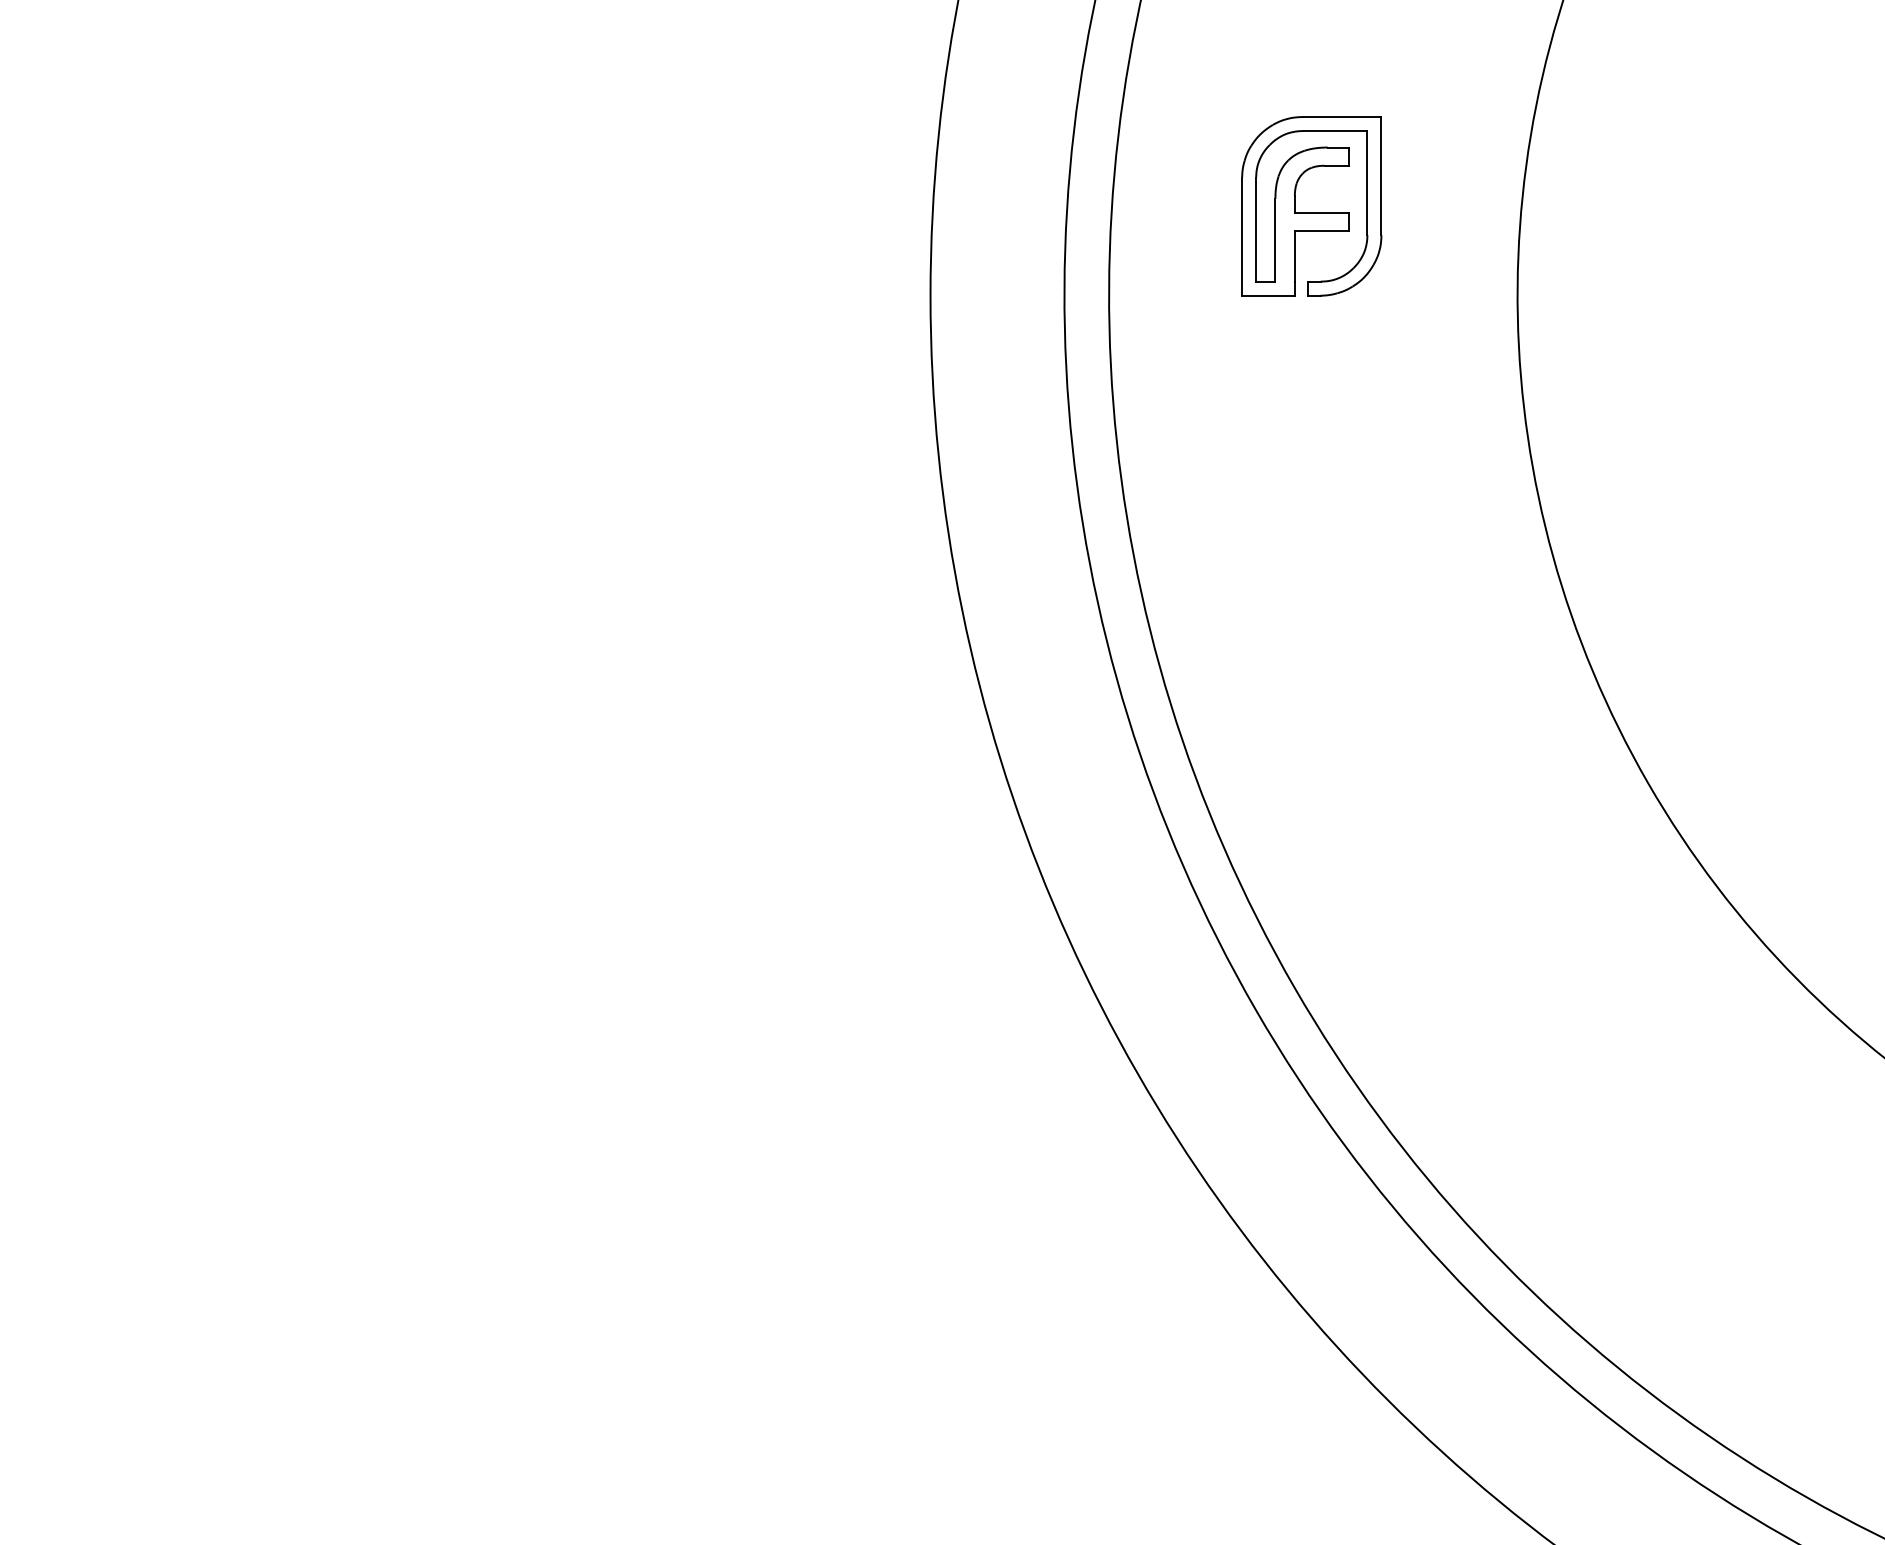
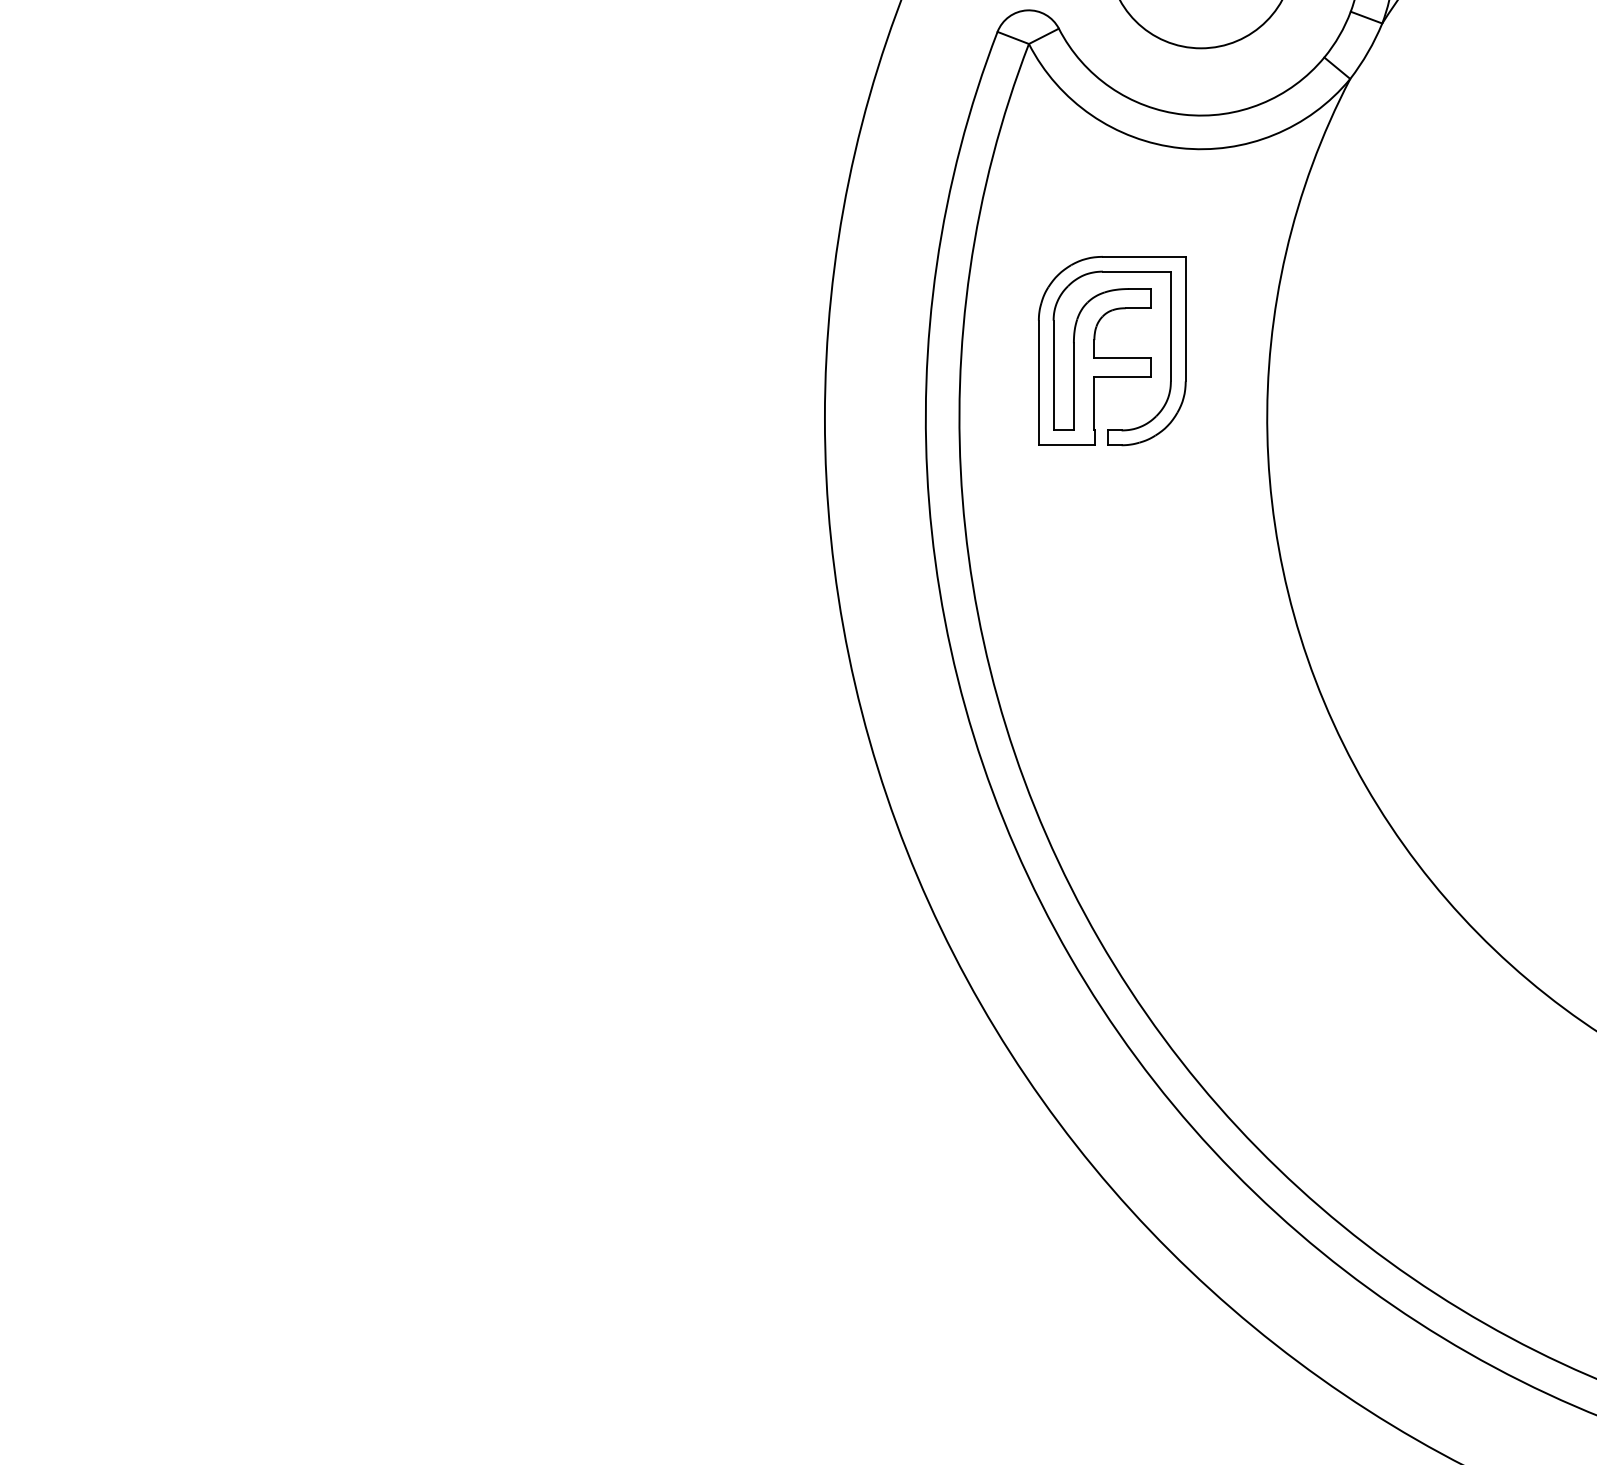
part: (1310, 205) -> (1111, 350), size x1.4

